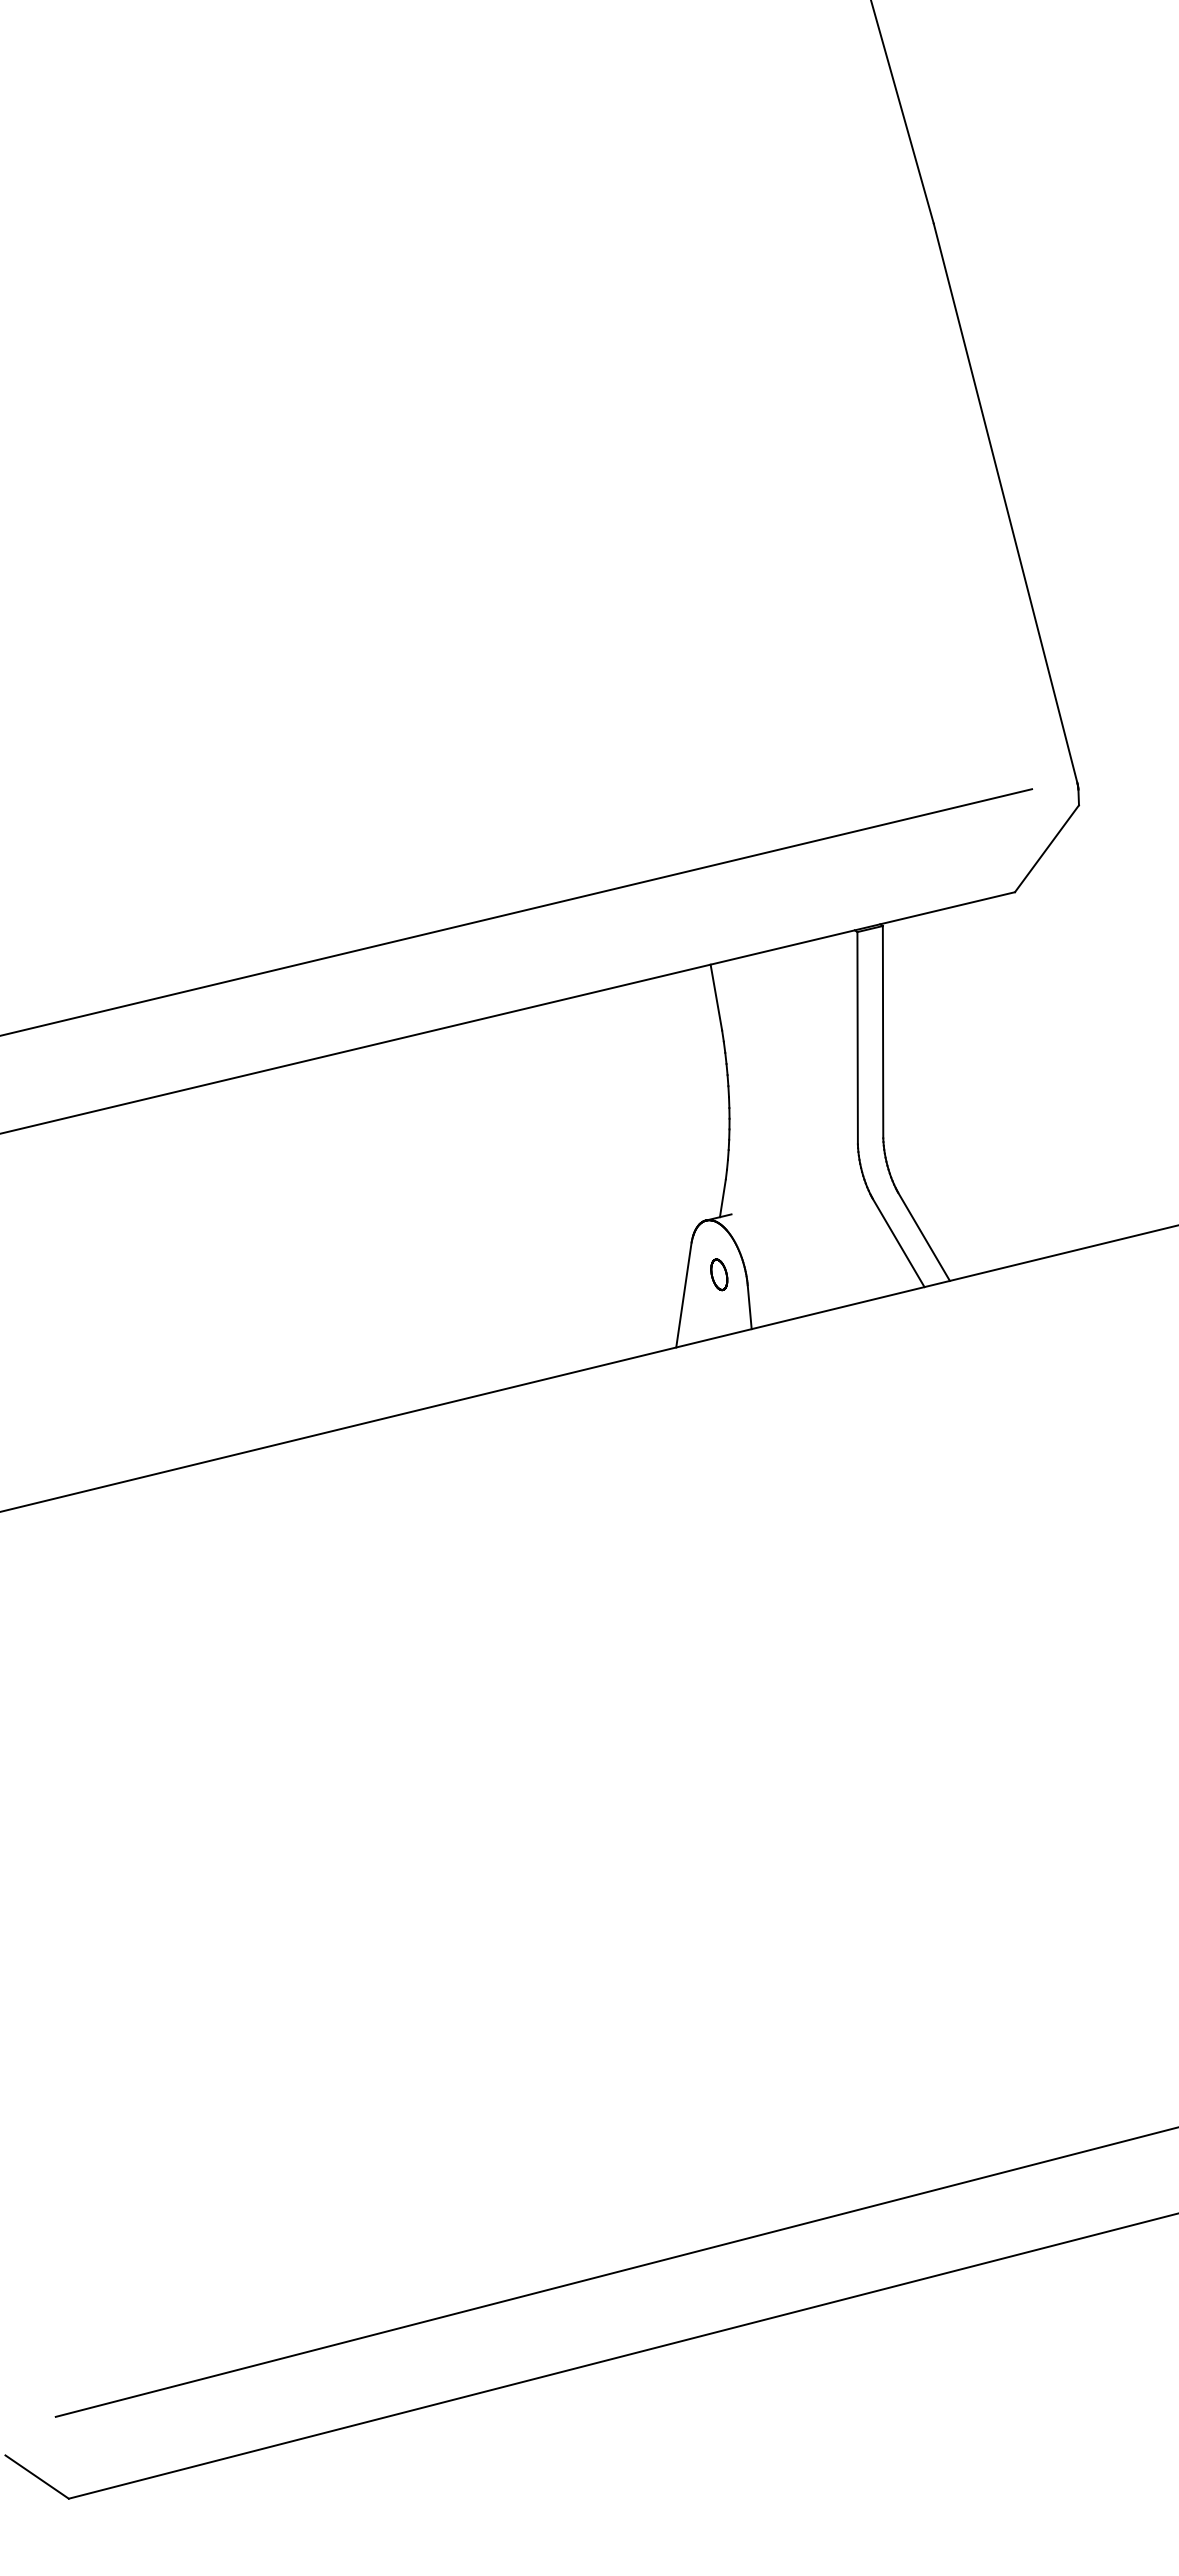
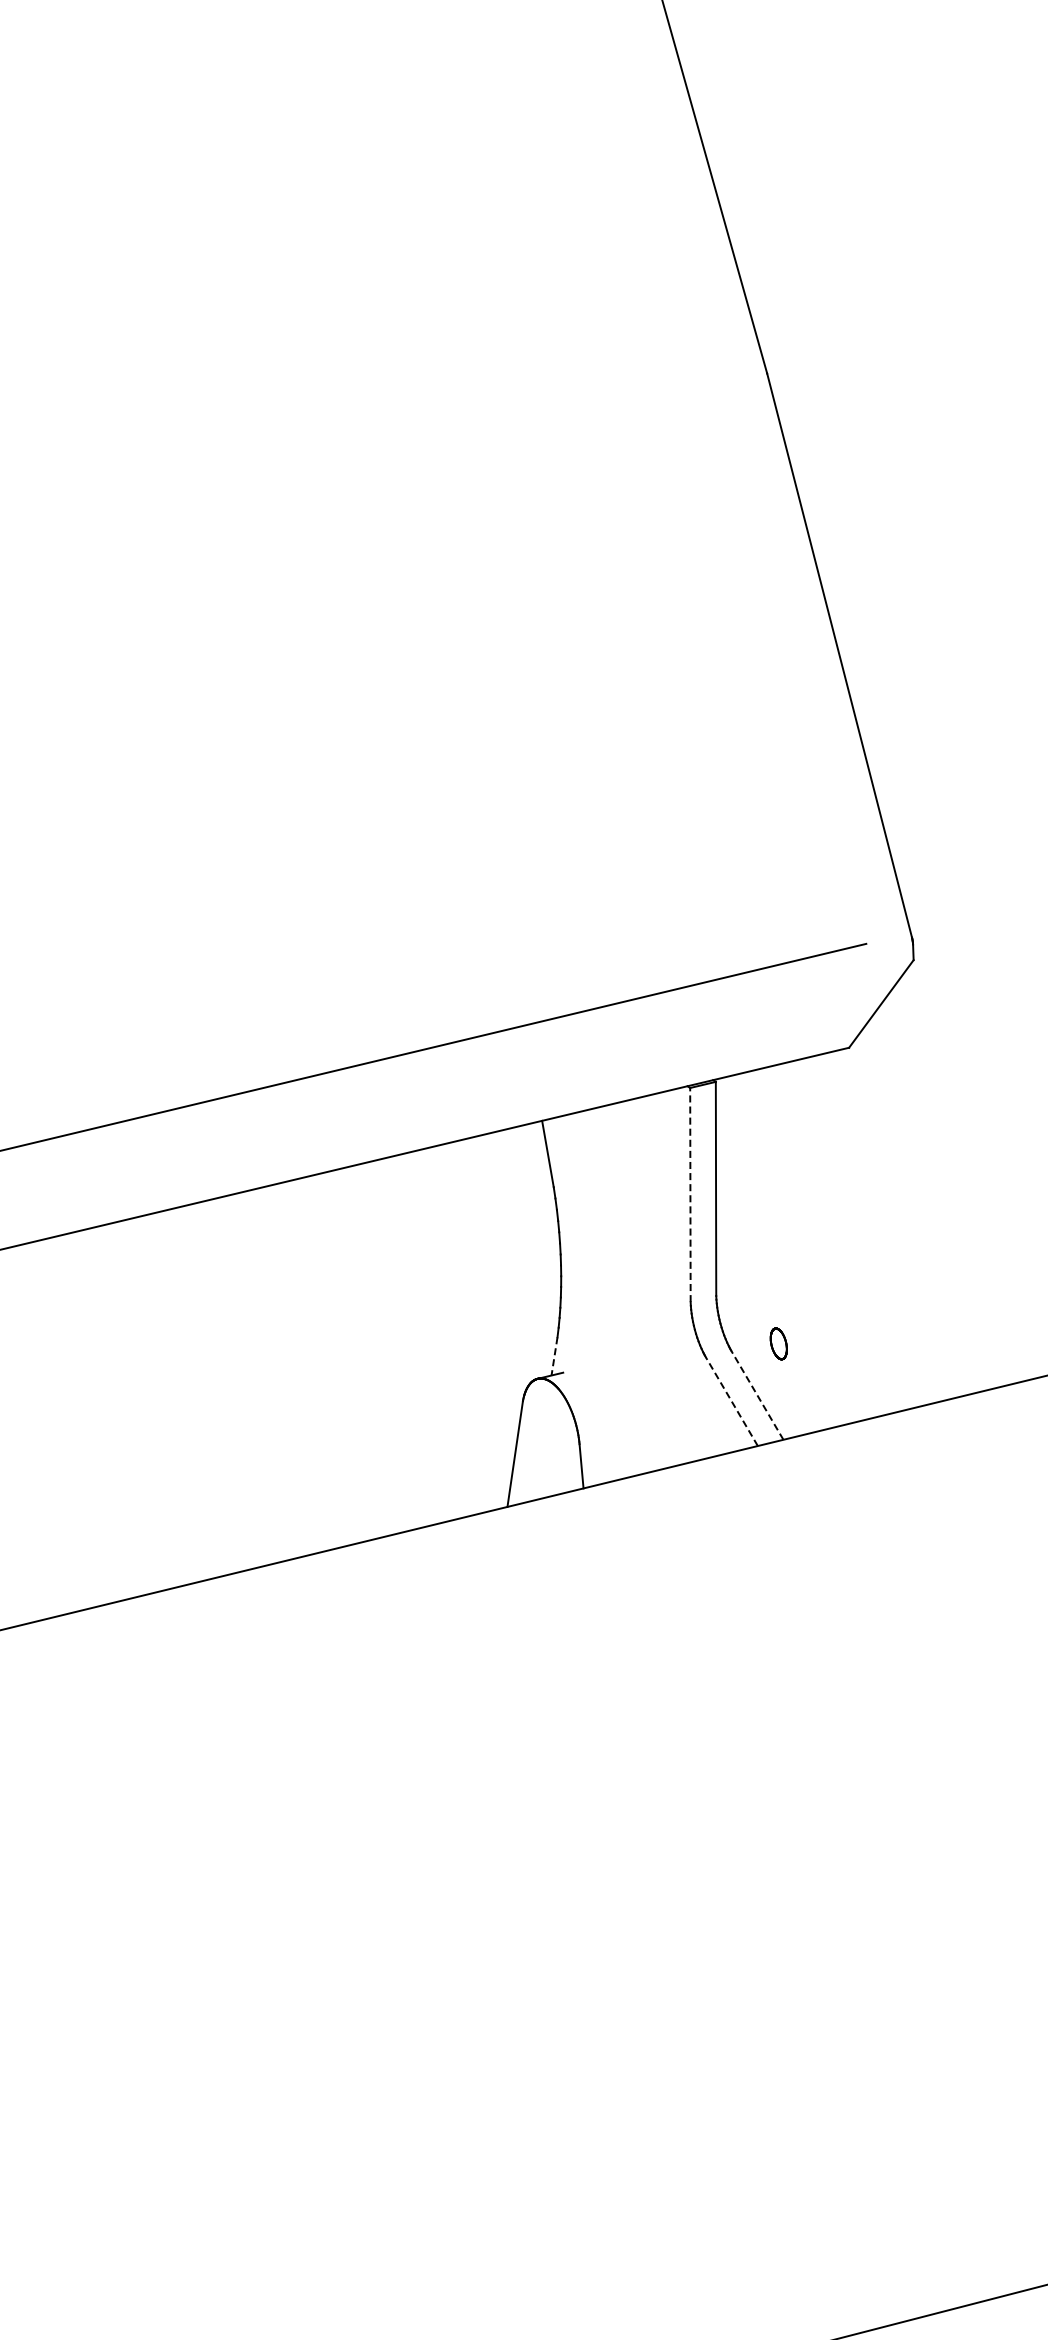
line: (857, 1037) -> (690, 1194), solid -> dashed
line: (722, 1198) -> (554, 1356), solid -> dashed
line: (923, 1236) -> (756, 1394), solid -> dashed
line: (898, 1242) -> (731, 1401), solid -> dashed
part: (719, 1274) -> (779, 1343), moved

